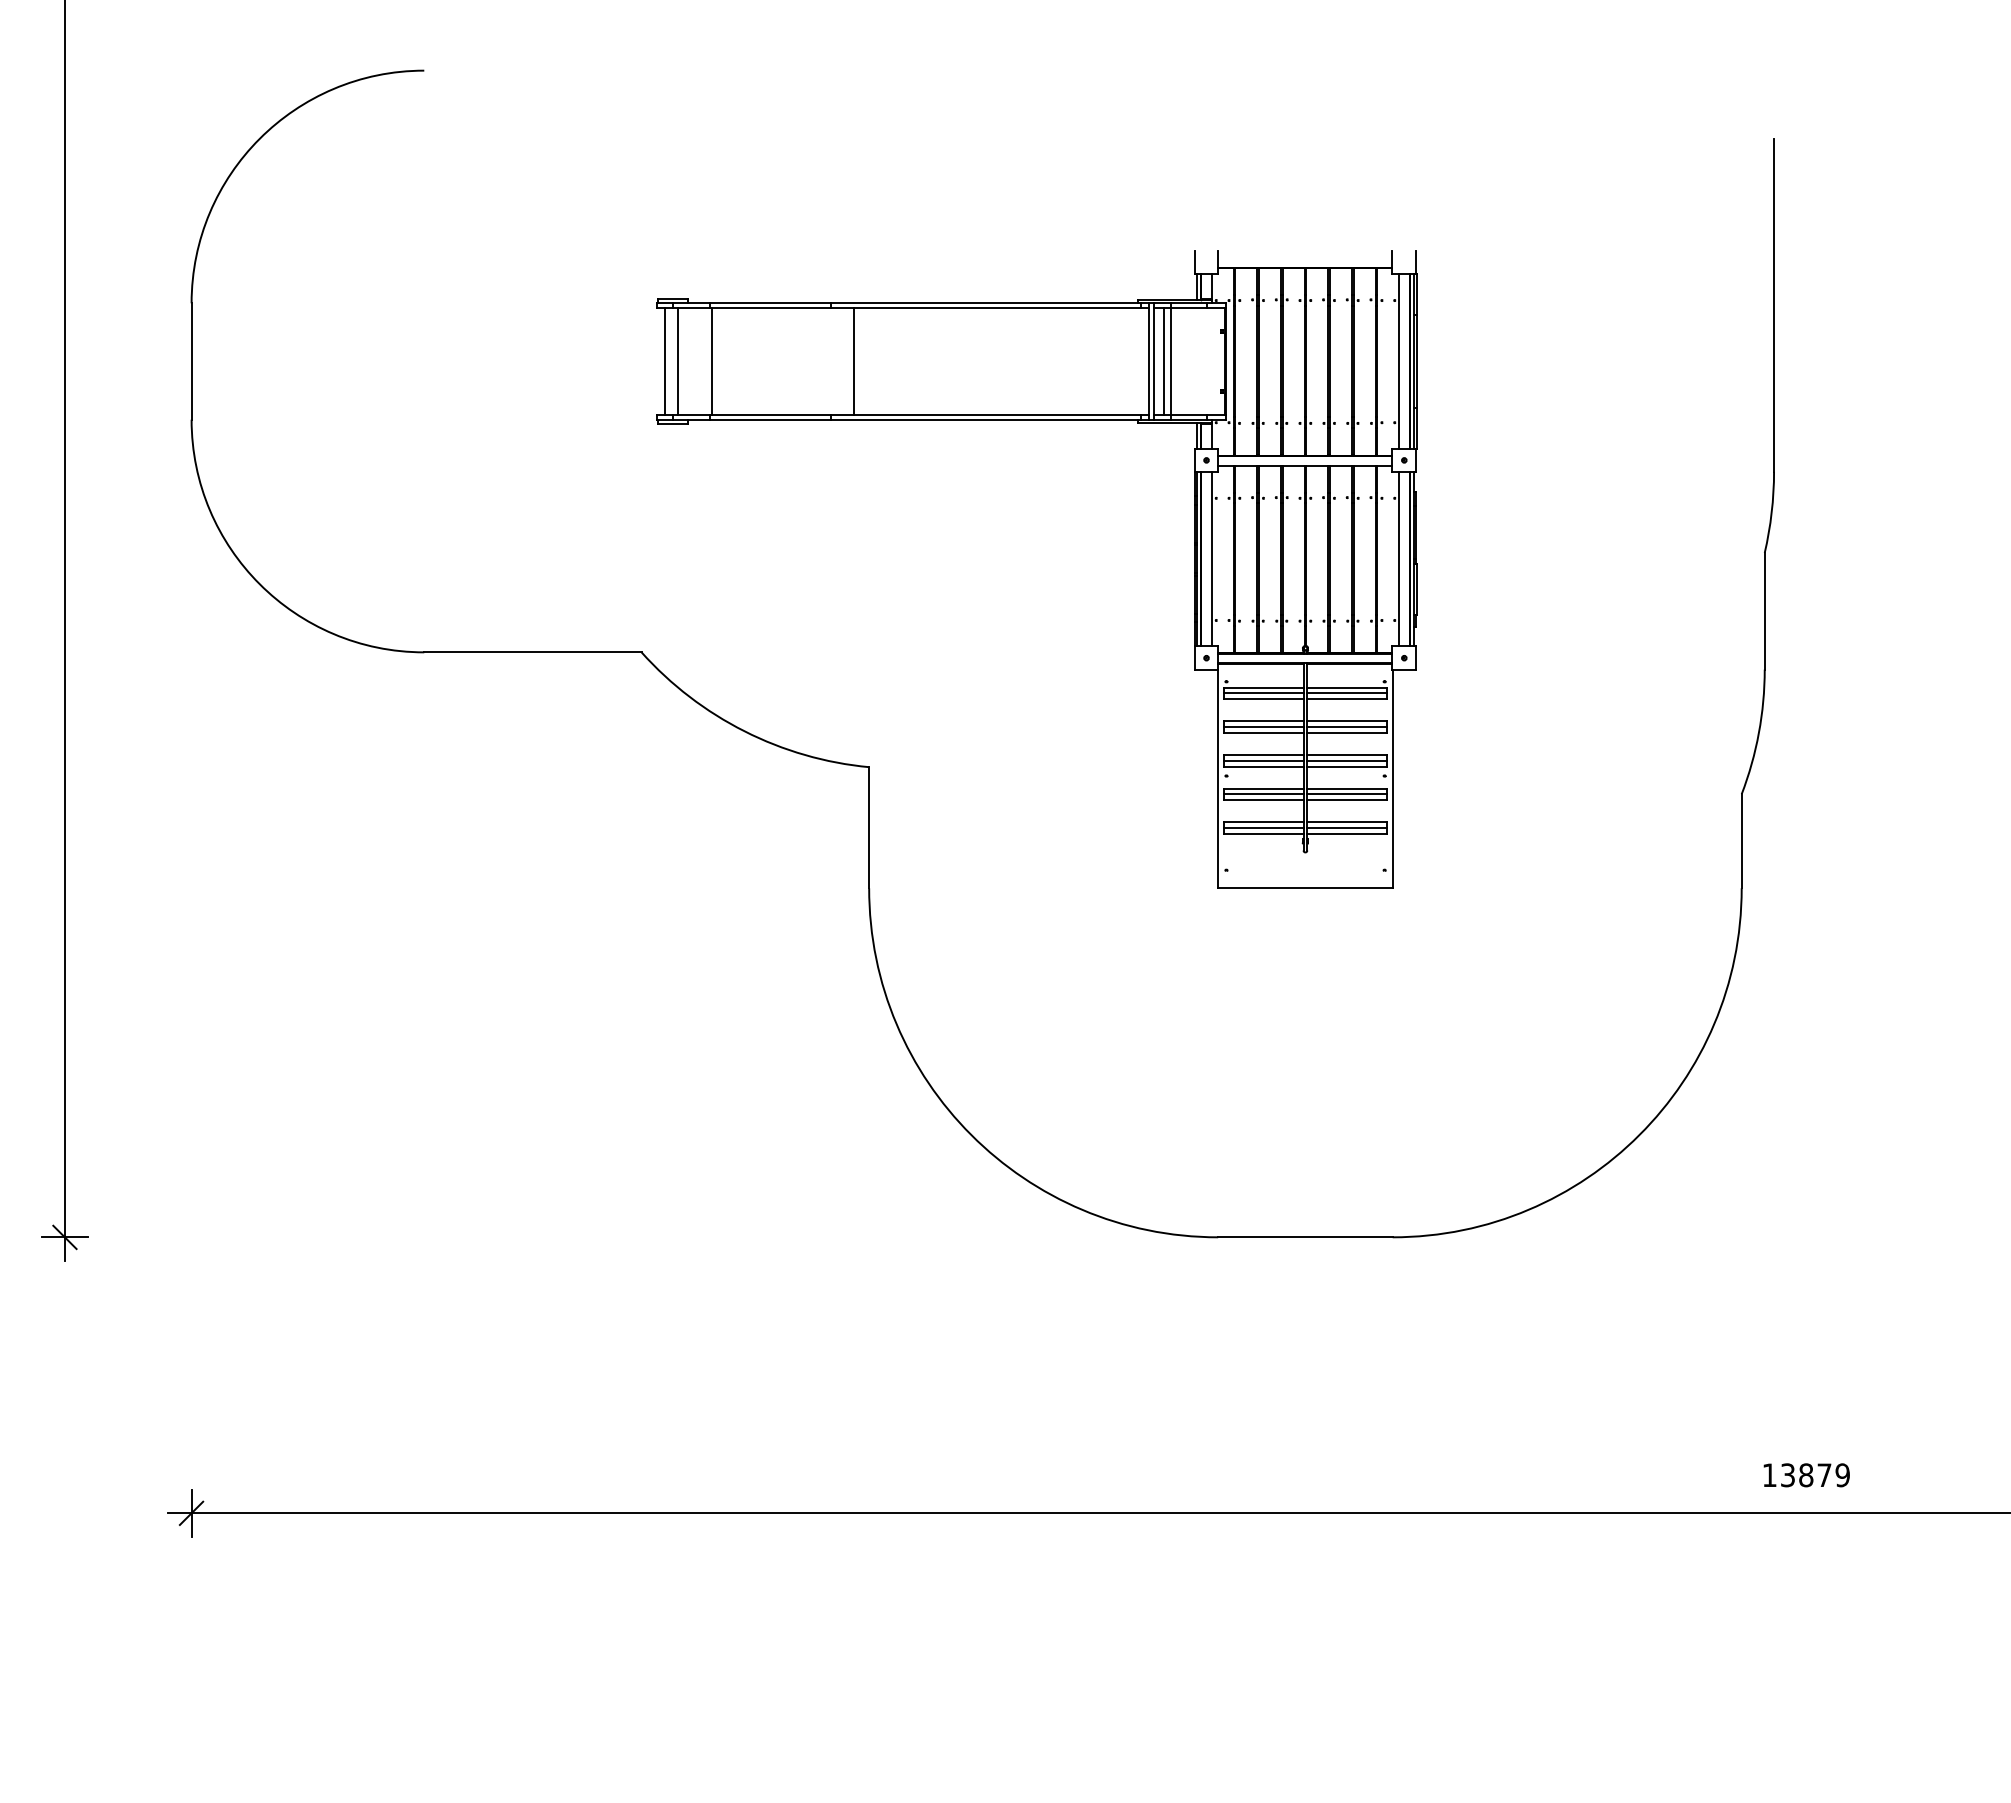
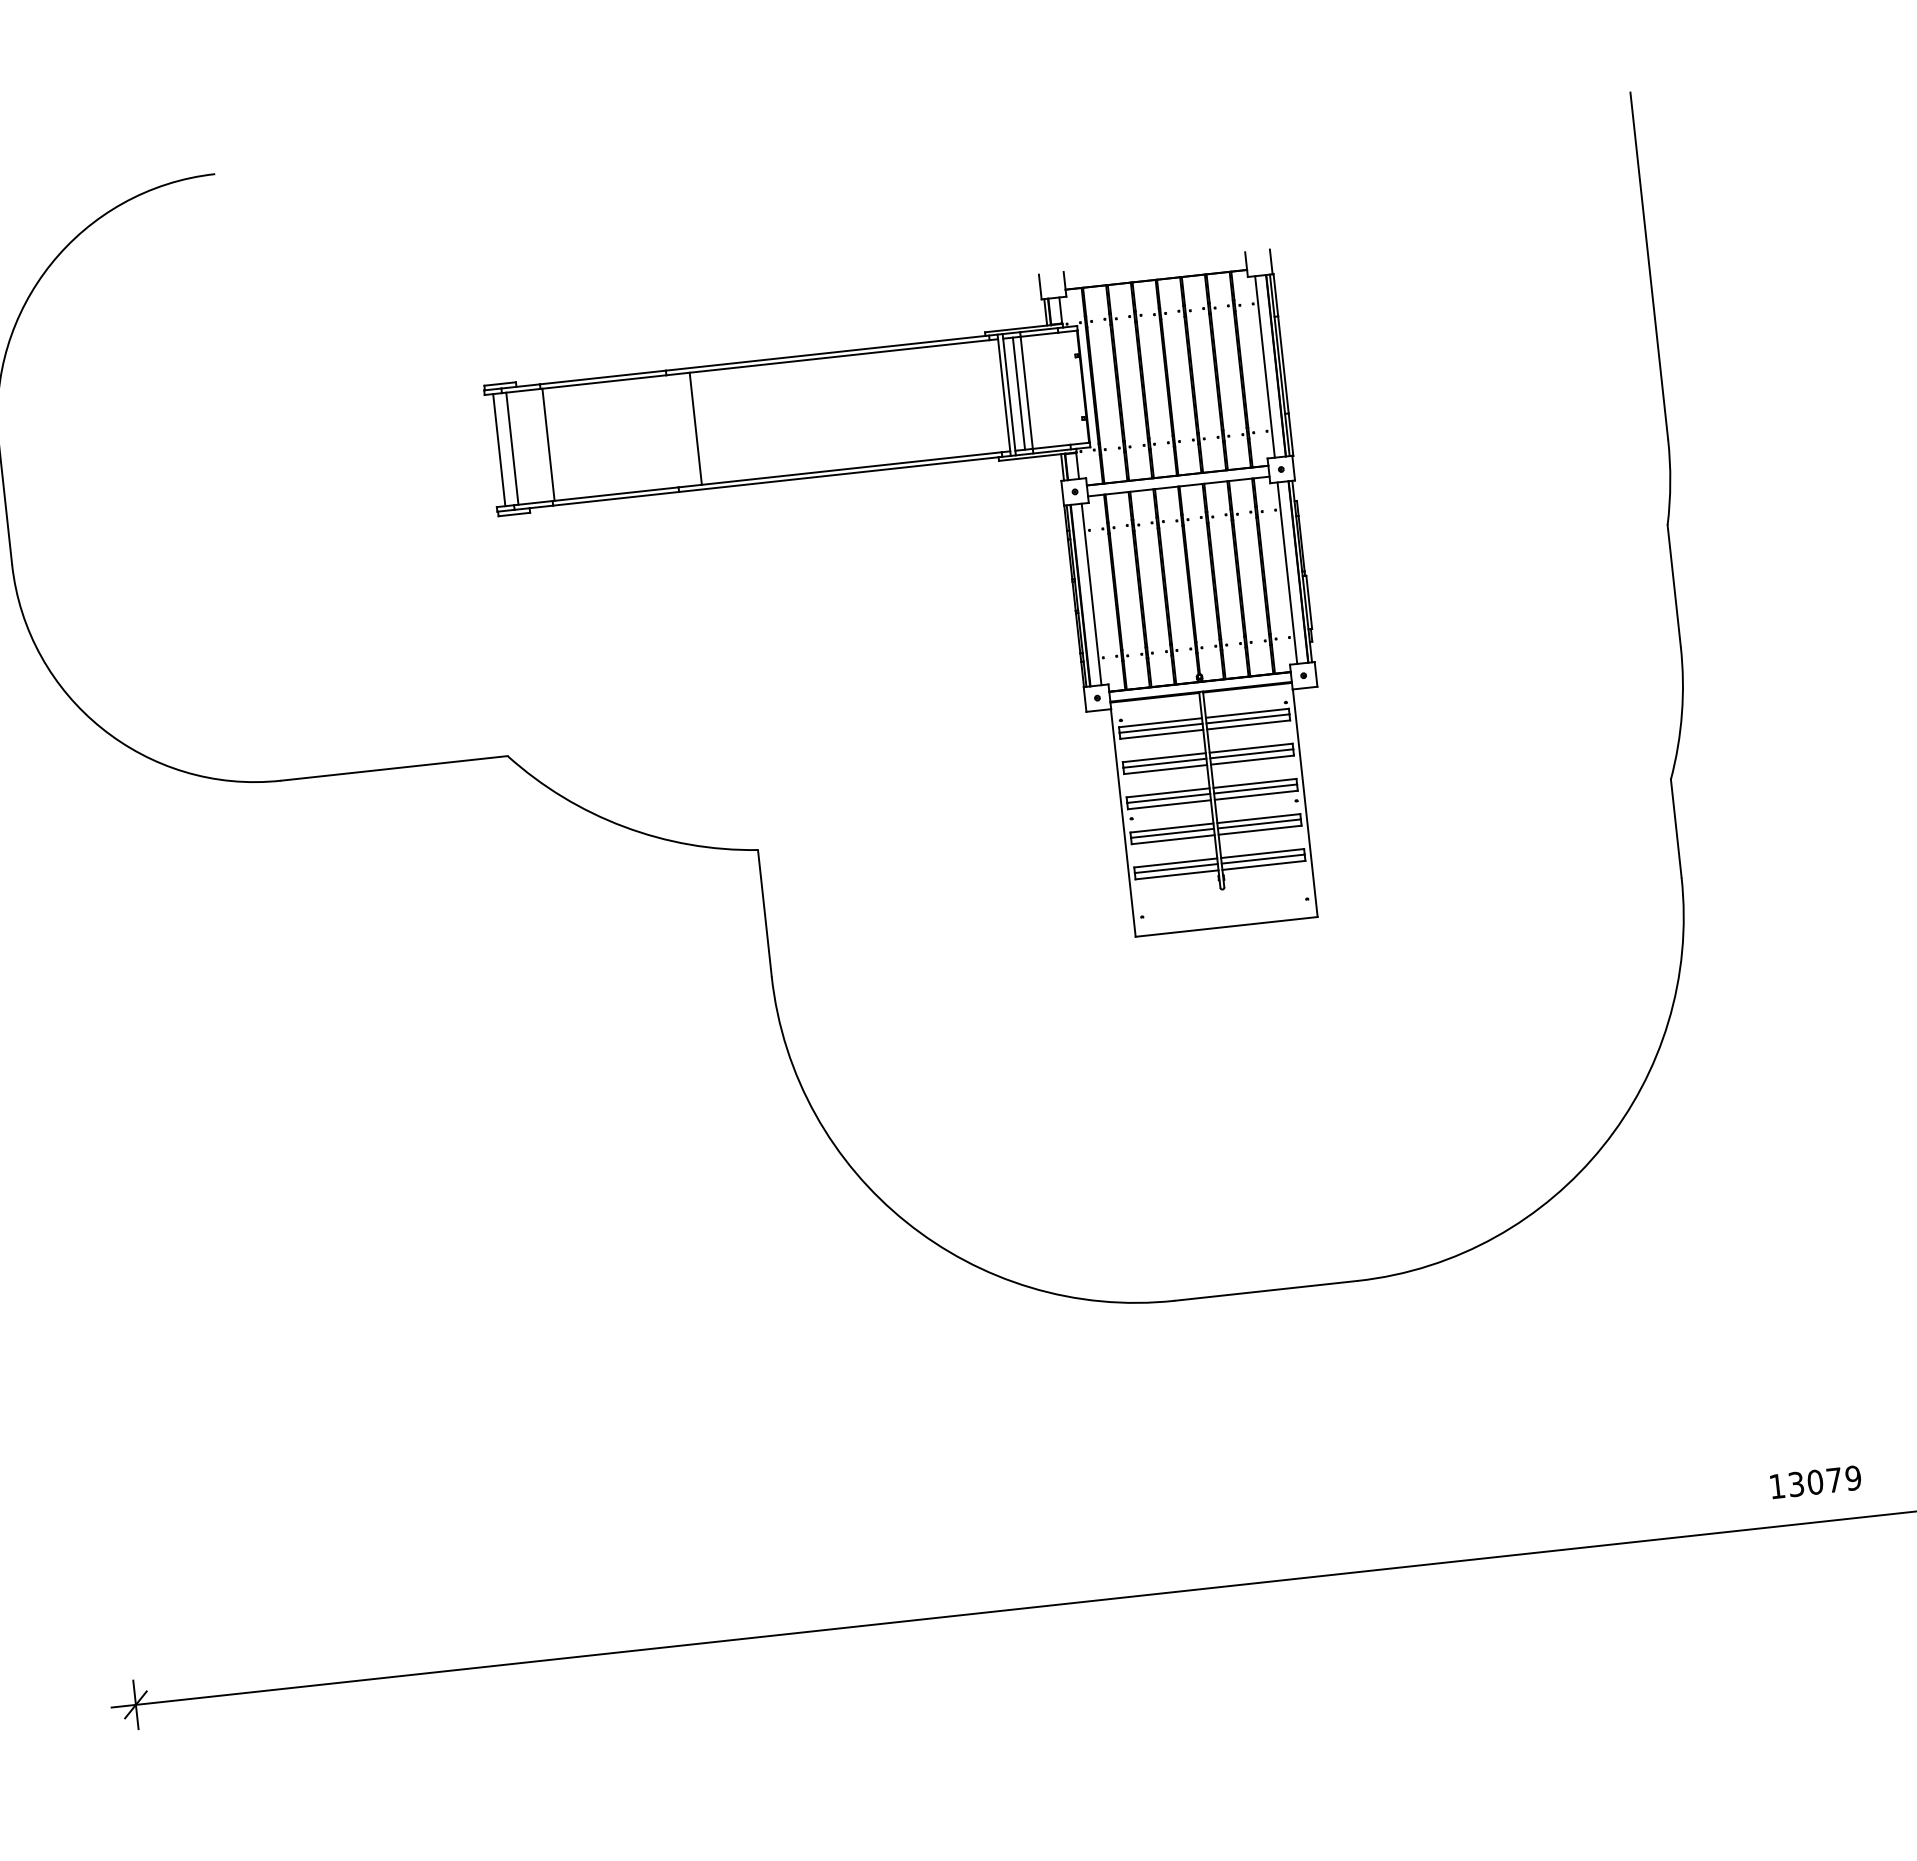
text: (1806, 1475) -> (1815, 1482), 13879 -> 13079

